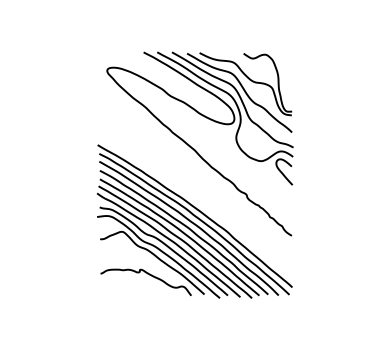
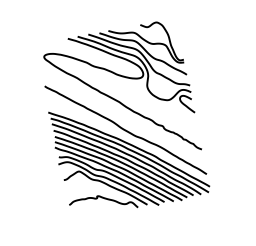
curve: (195, 189) -> (125, 130), added

